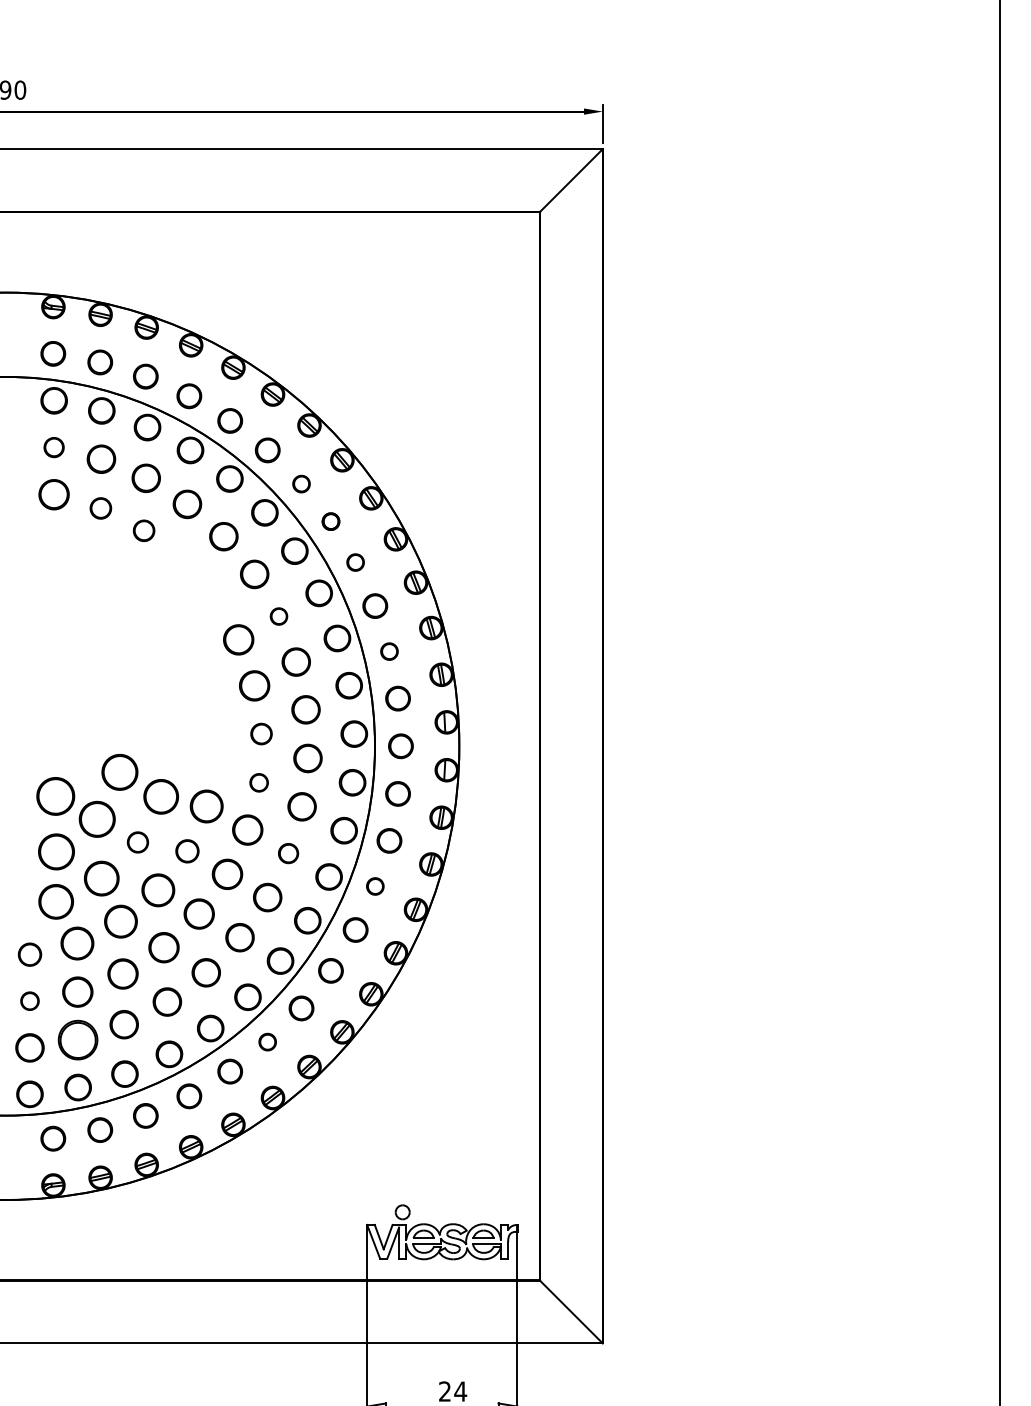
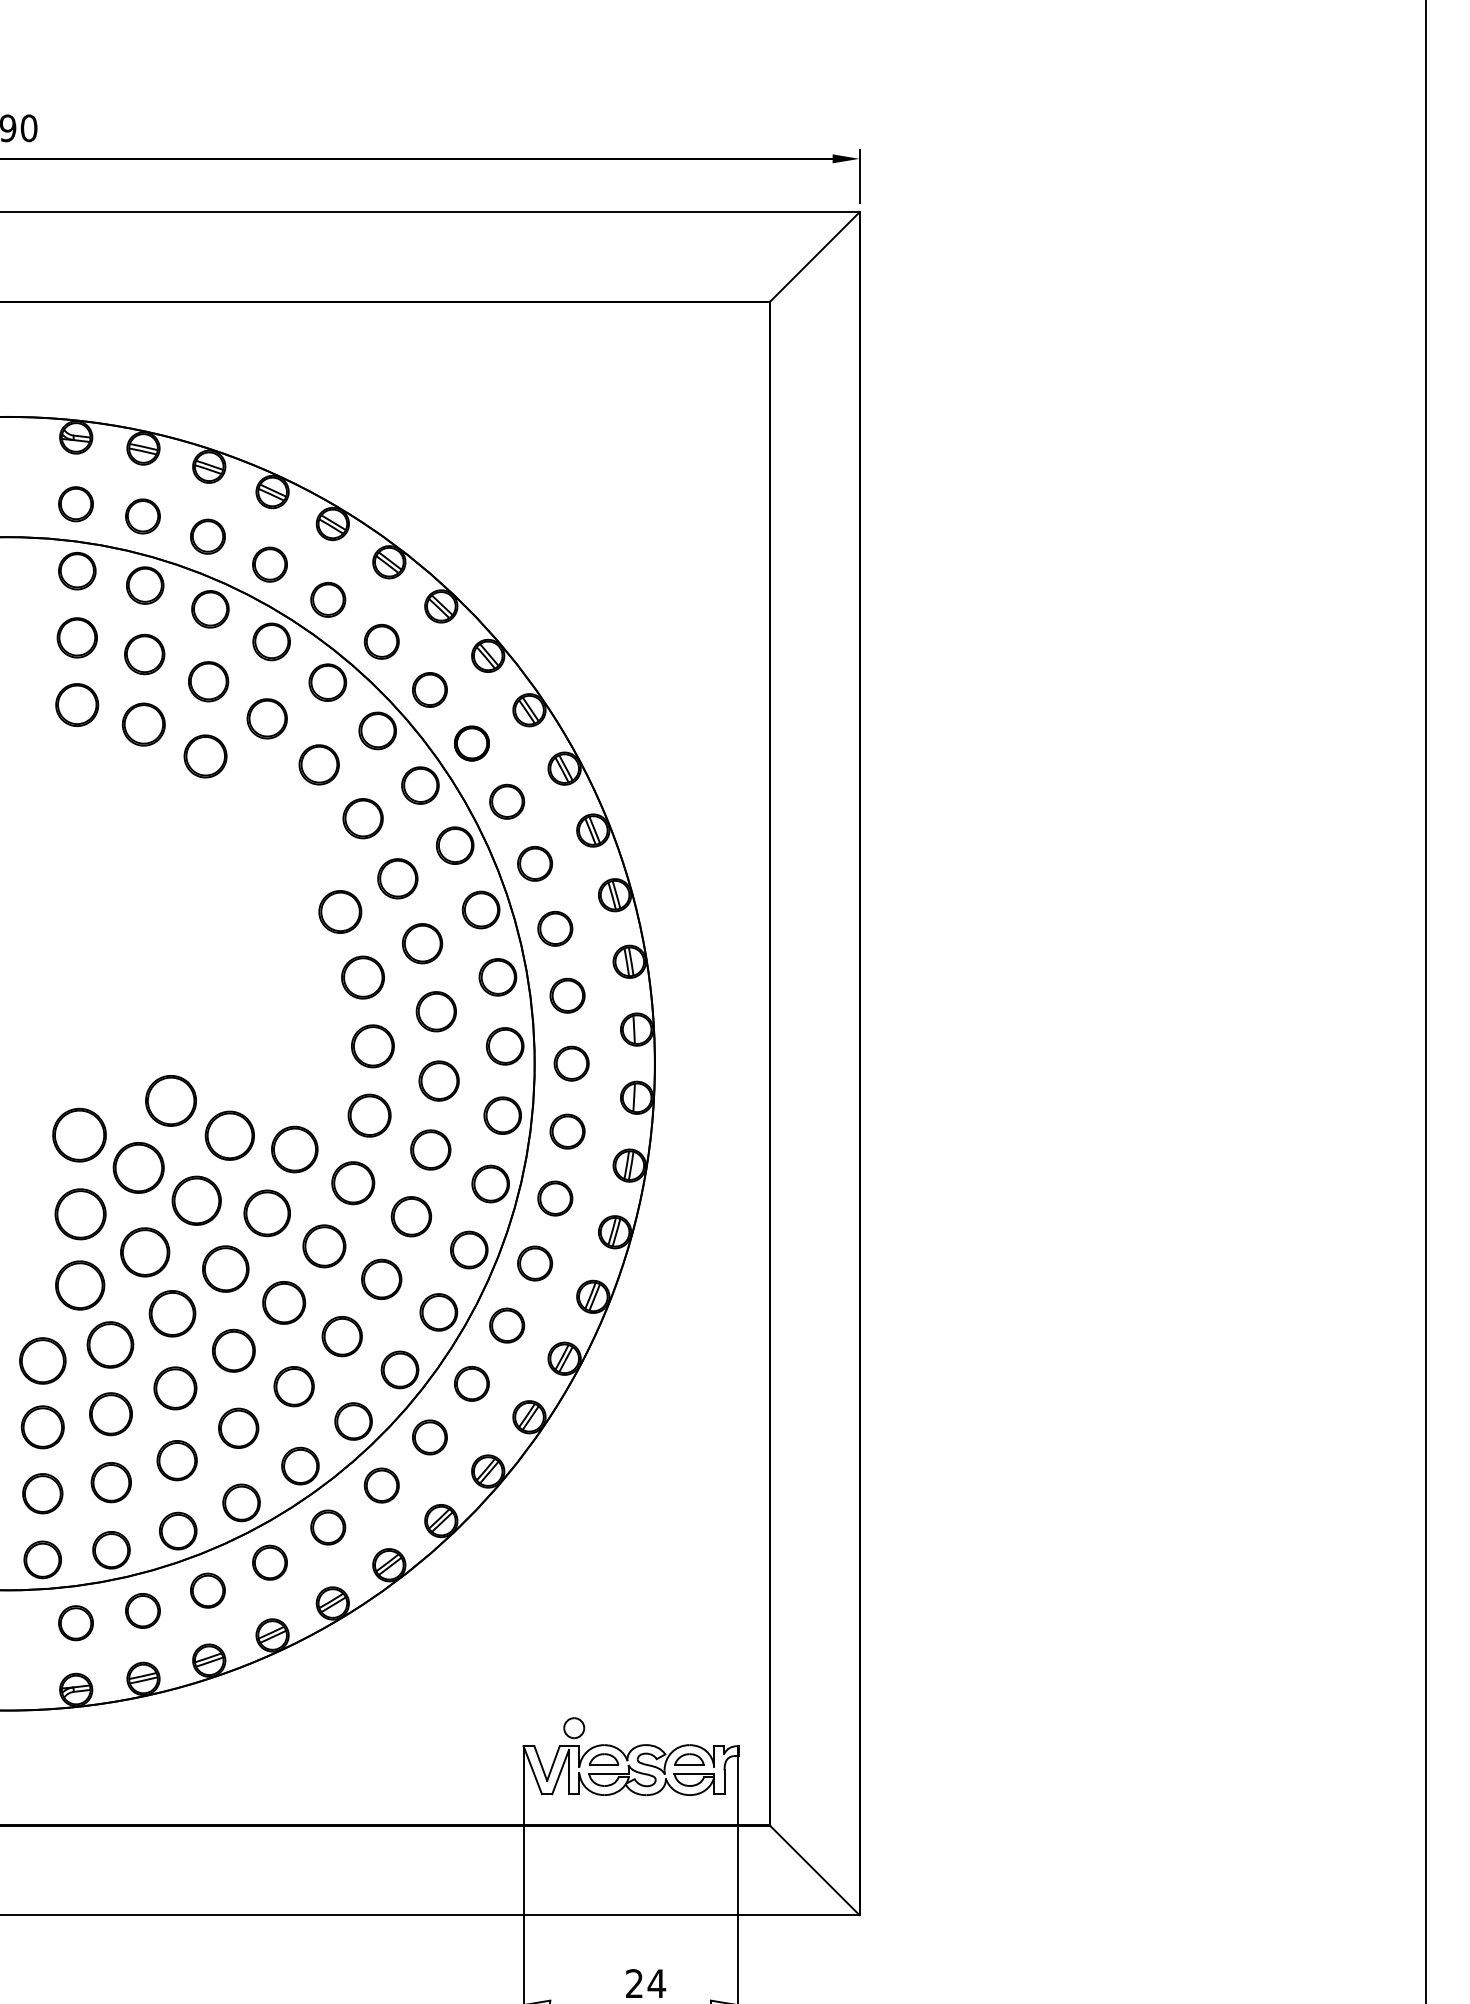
part: (53, 447) -> (76, 637), size x1.43
part: (301, 483) -> (429, 689), size x1.43
part: (100, 508) -> (143, 724), size x1.43
part: (330, 521) -> (471, 743), size x1.43
part: (143, 530) -> (204, 756), size x1.43
part: (355, 562) -> (506, 801), size x1.43
part: (278, 616) -> (397, 878), size x1.67
part: (389, 651) -> (555, 928), size x1.43
part: (261, 733) -> (372, 1045), size x1.43
part: (258, 782) -> (368, 1115), size x1.67
part: (137, 842) -> (196, 1200), size x1.67
part: (187, 851) -> (267, 1213), size x1.43
part: (288, 853) -> (411, 1216), size x1.43
part: (375, 886) -> (535, 1263), size x1.43
part: (29, 954) -> (42, 1360), size x1.43
part: (29, 1000) -> (42, 1426), size x1.67
part: (77, 1039) -> (110, 1481), size x0.71
part: (267, 1041) -> (381, 1484), size x1.43

